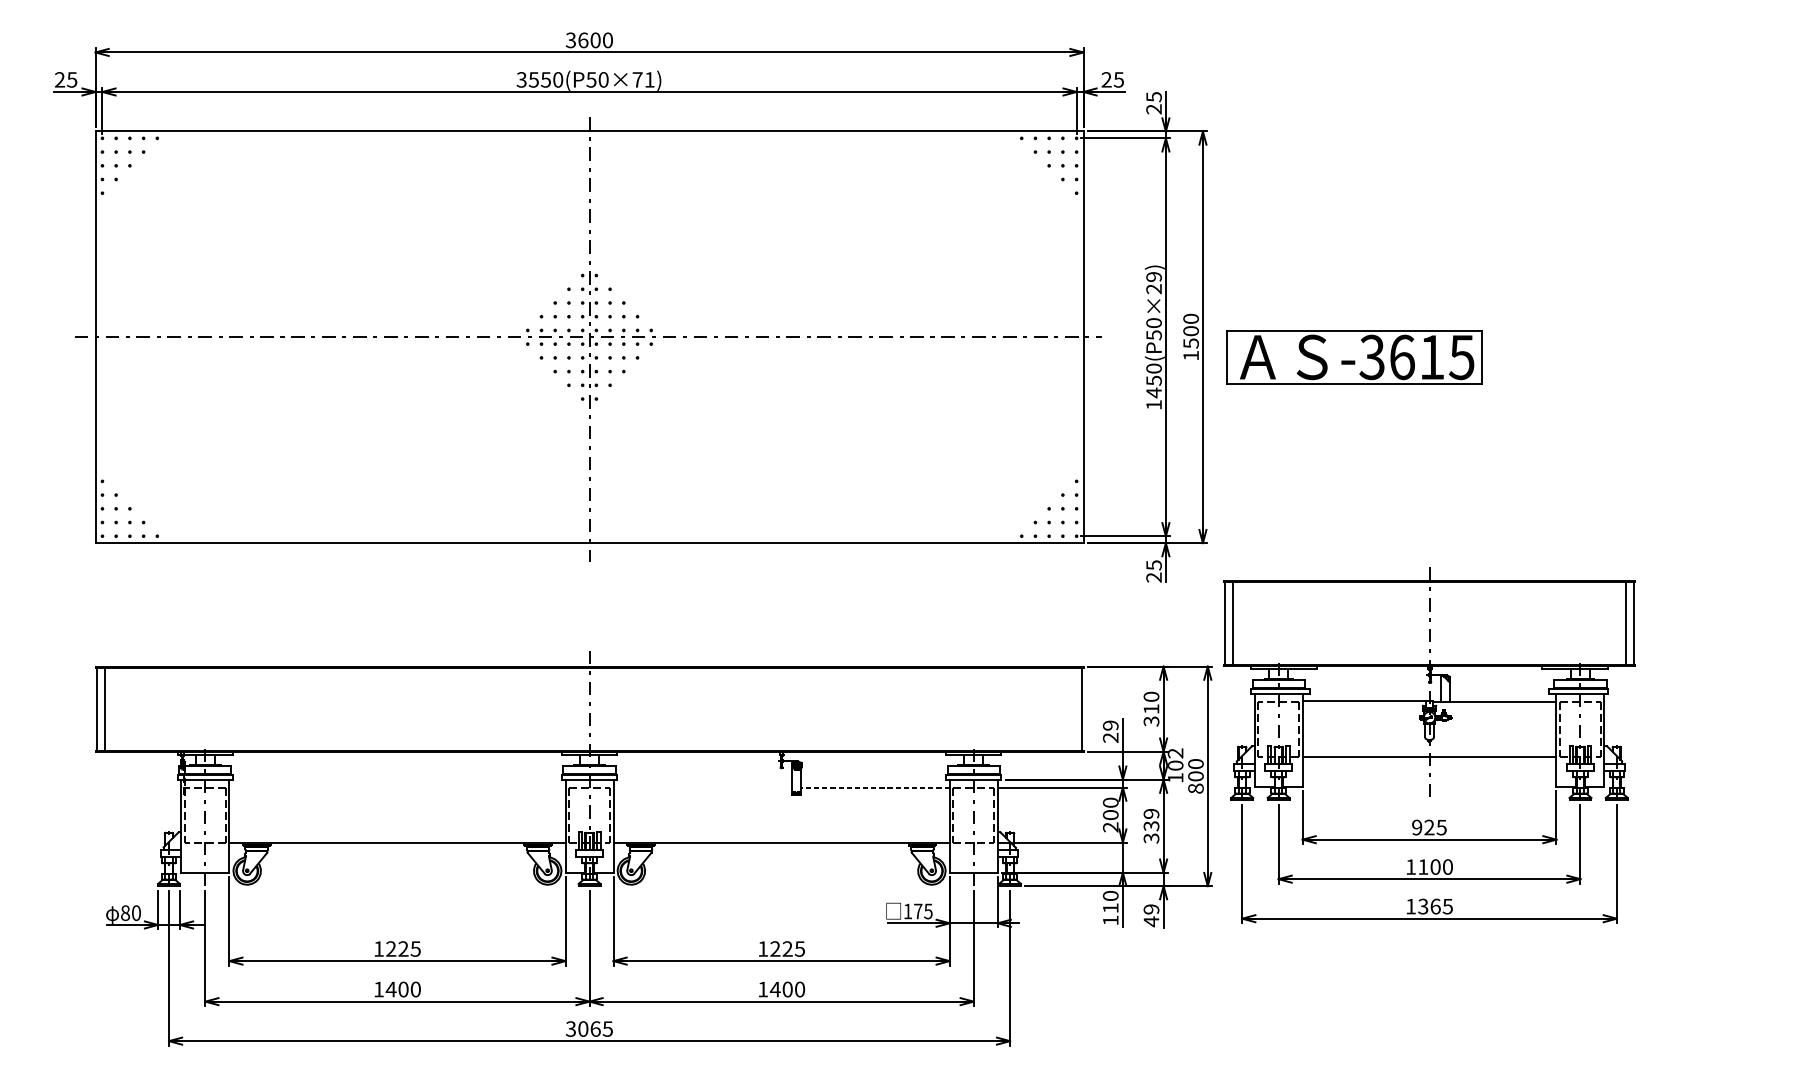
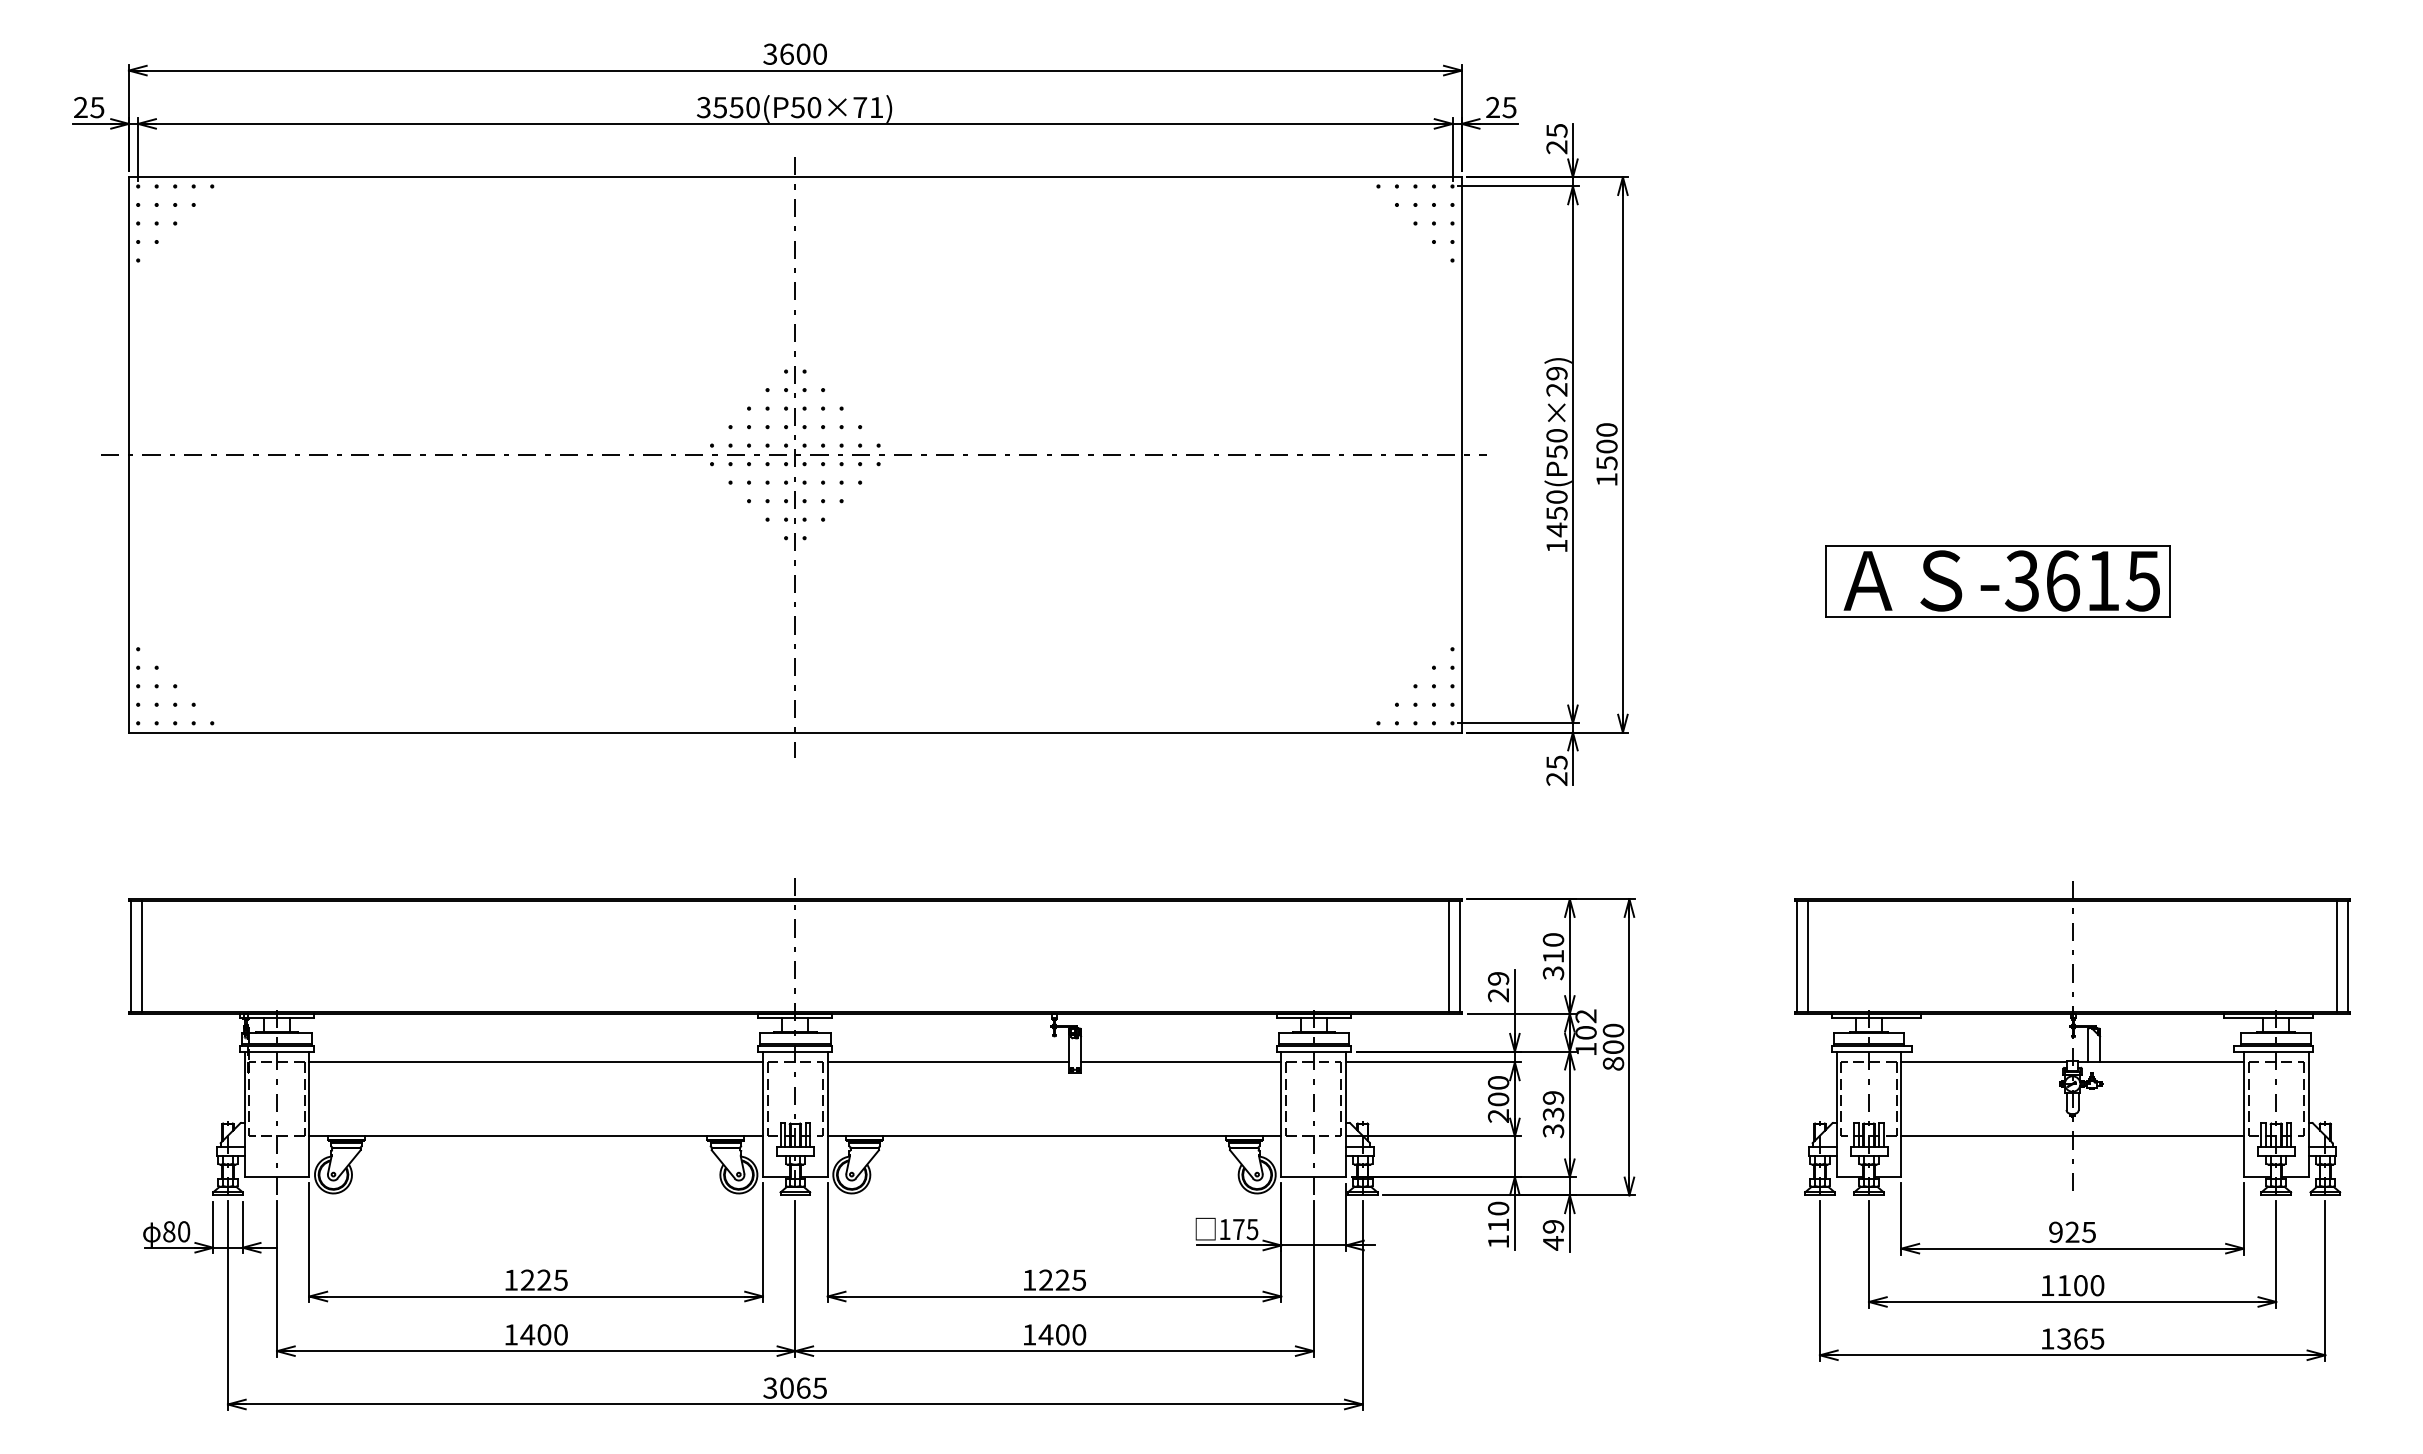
part: (1353, 357) -> (1997, 581), moved
line: (1073, 709) -> (1448, 956), added
part: (1429, 745) -> (2072, 1121), moved
line: (396, 787) -> (535, 1062), added
line: (703, 787) -> (948, 1062), added
line: (875, 787) -> (1180, 1062), dashed -> solid

